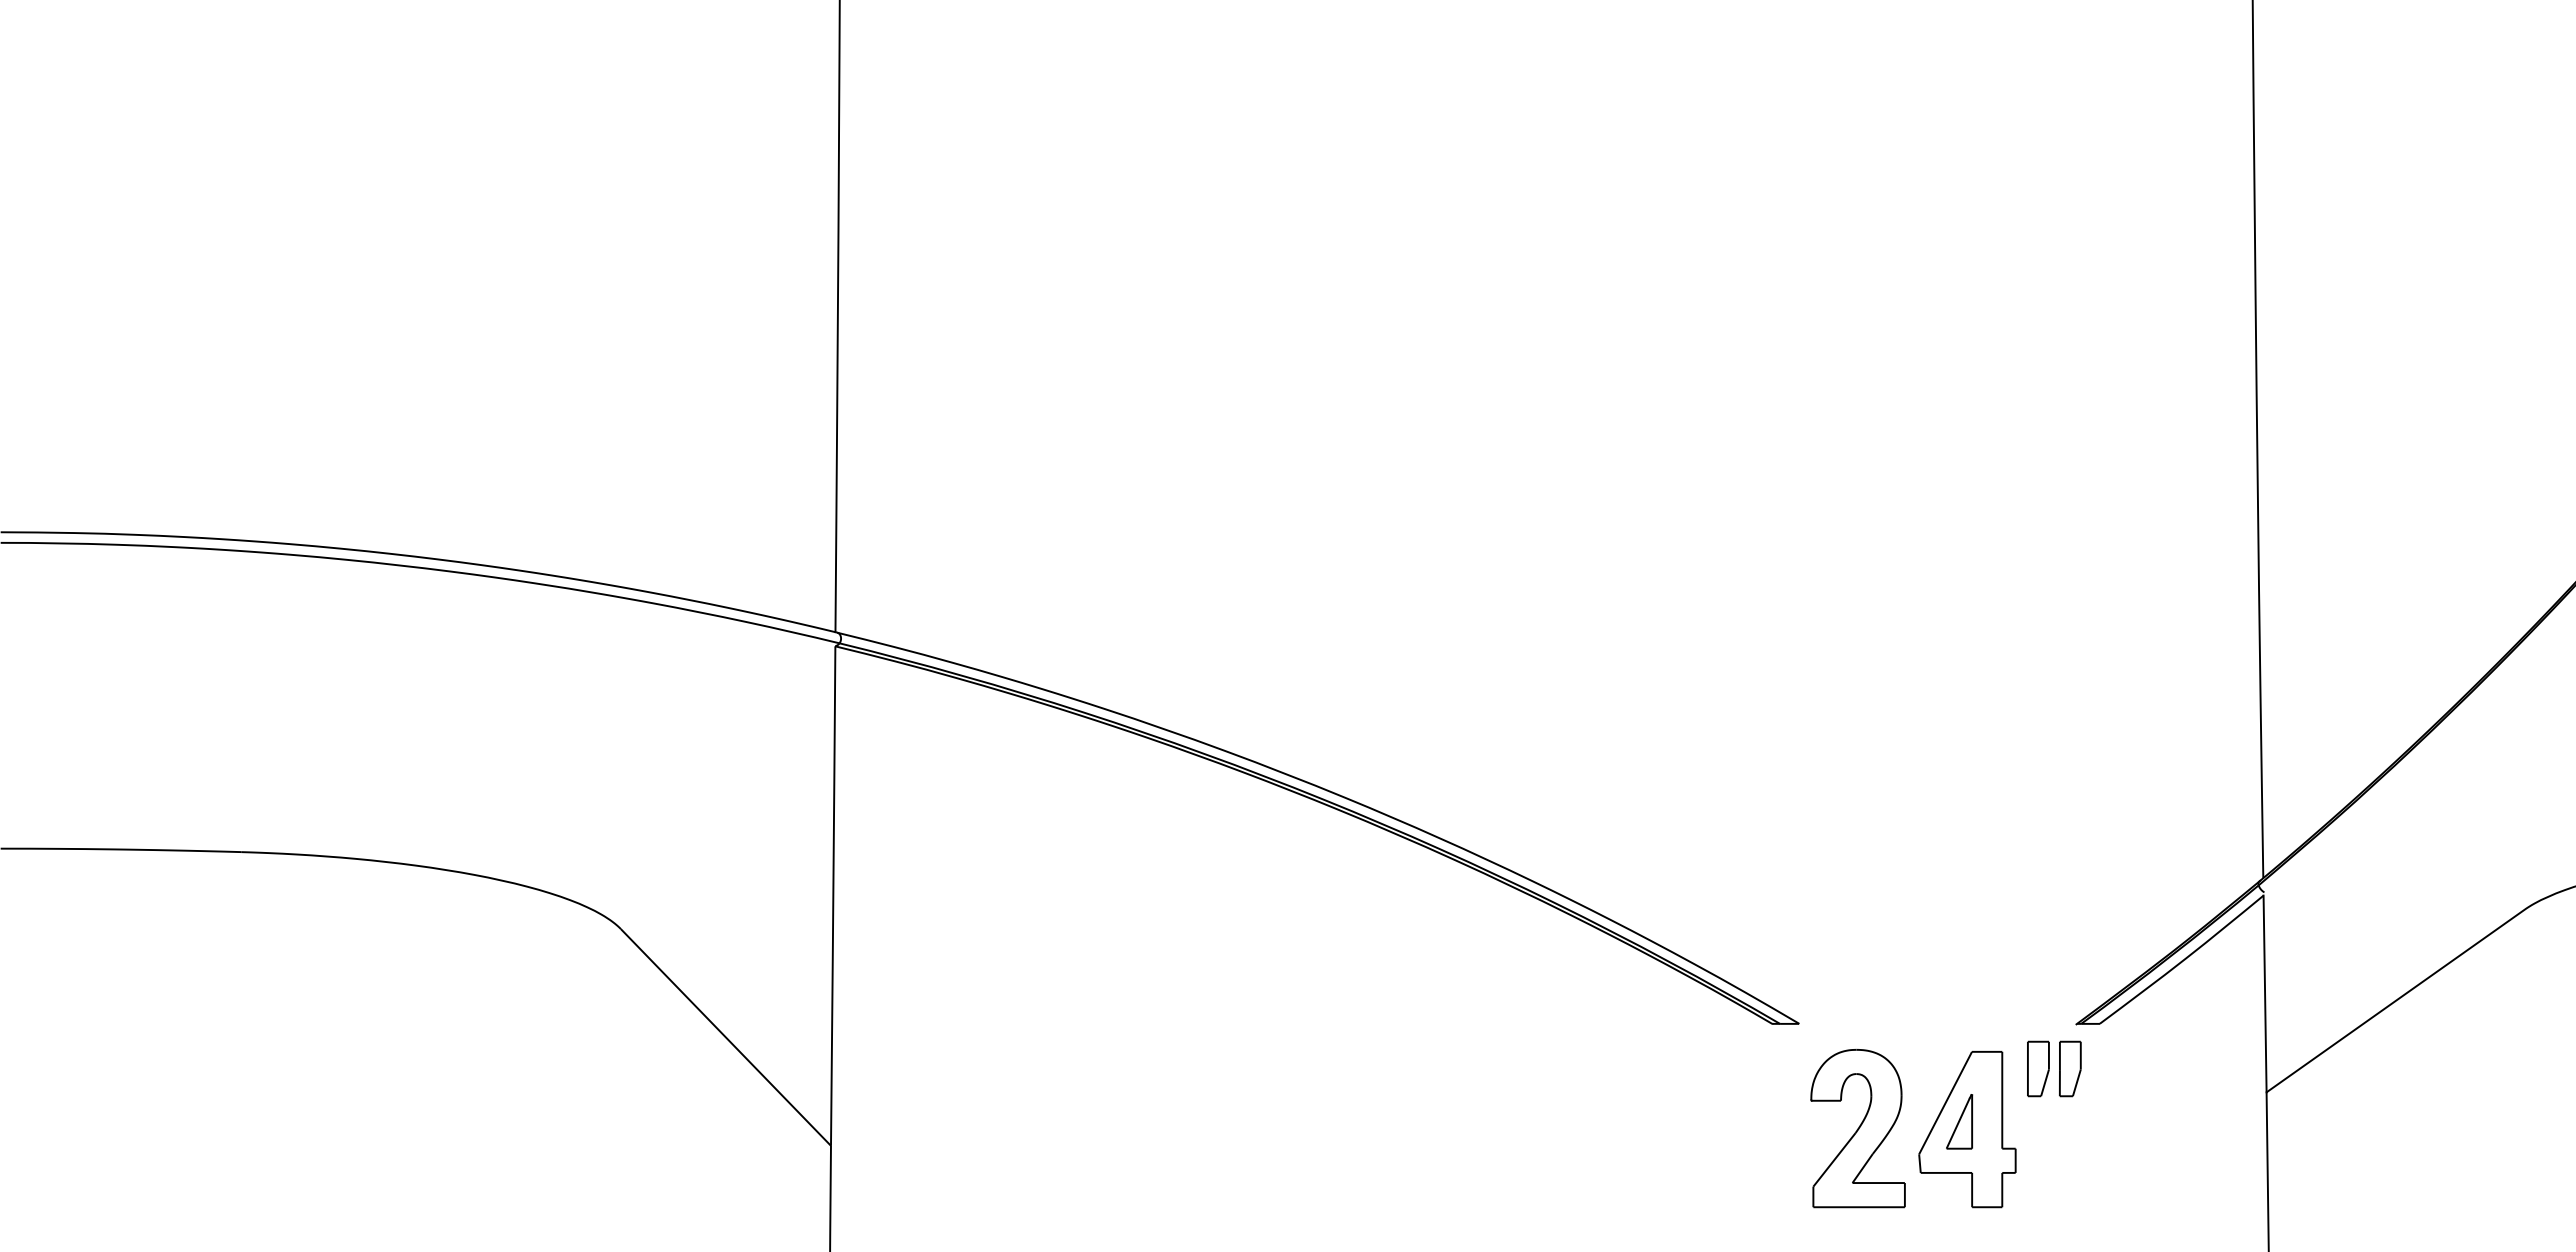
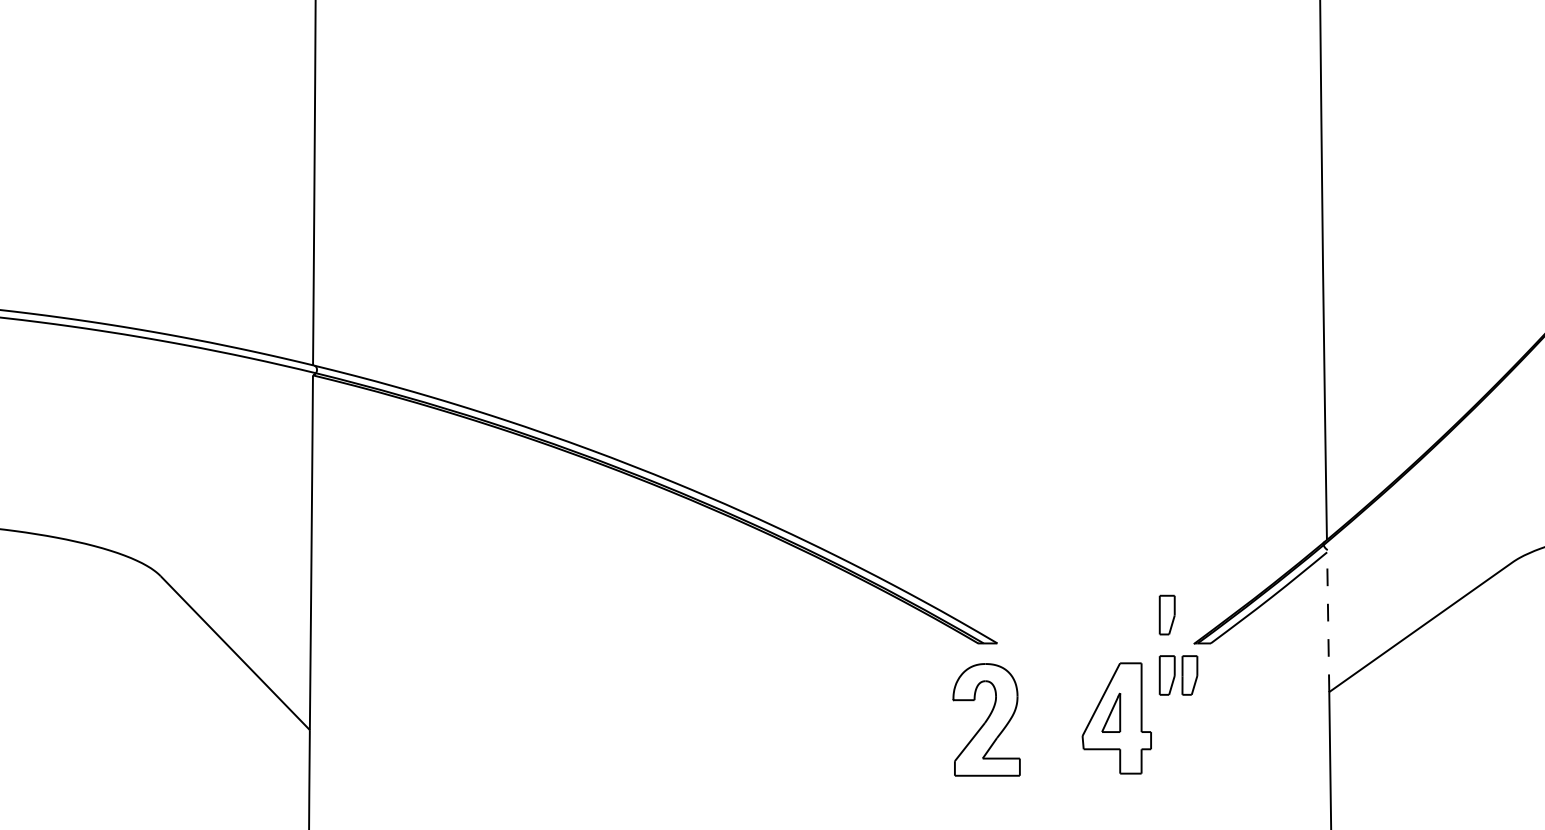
part: (2038, 983) -> (1167, 614), added
line: (2265, 993) -> (1328, 621), solid -> dashed
part: (1857, 1128) -> (986, 719), moved

